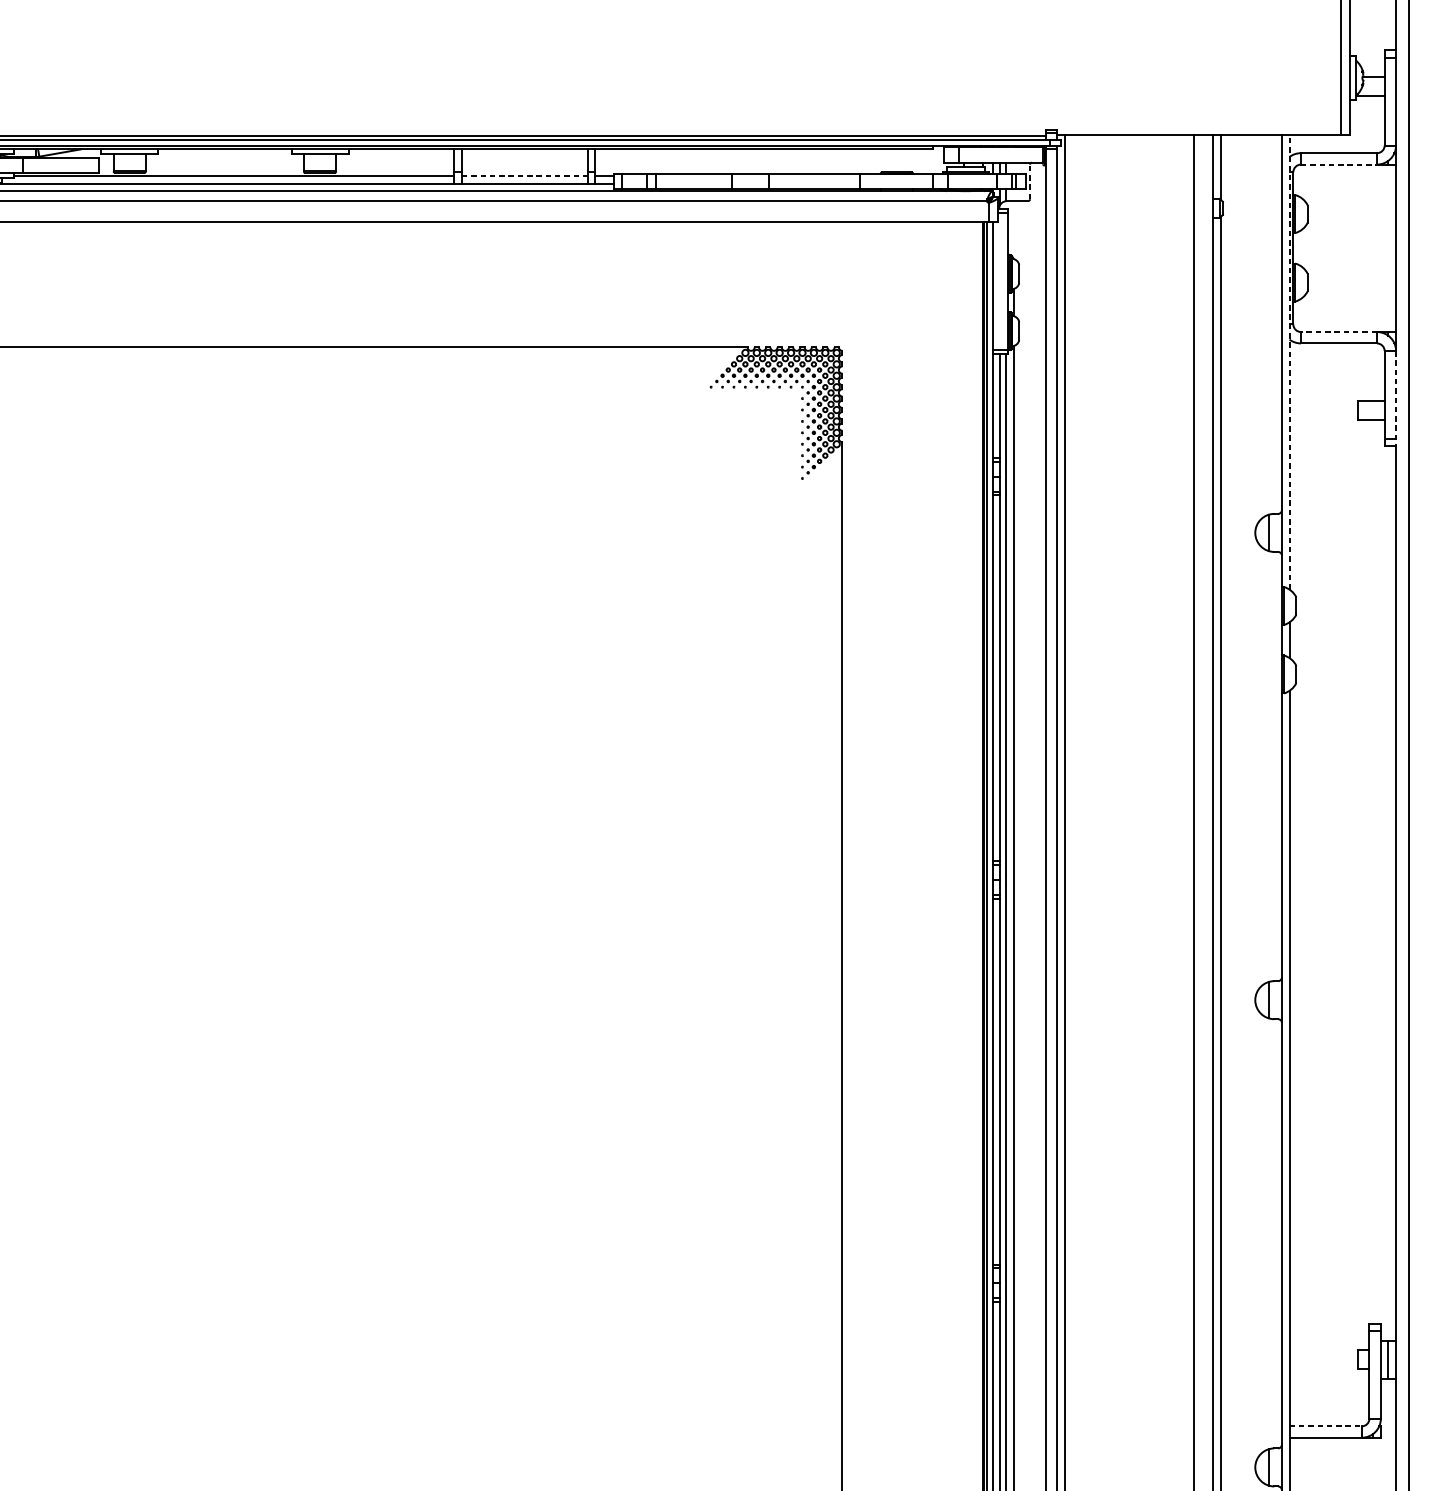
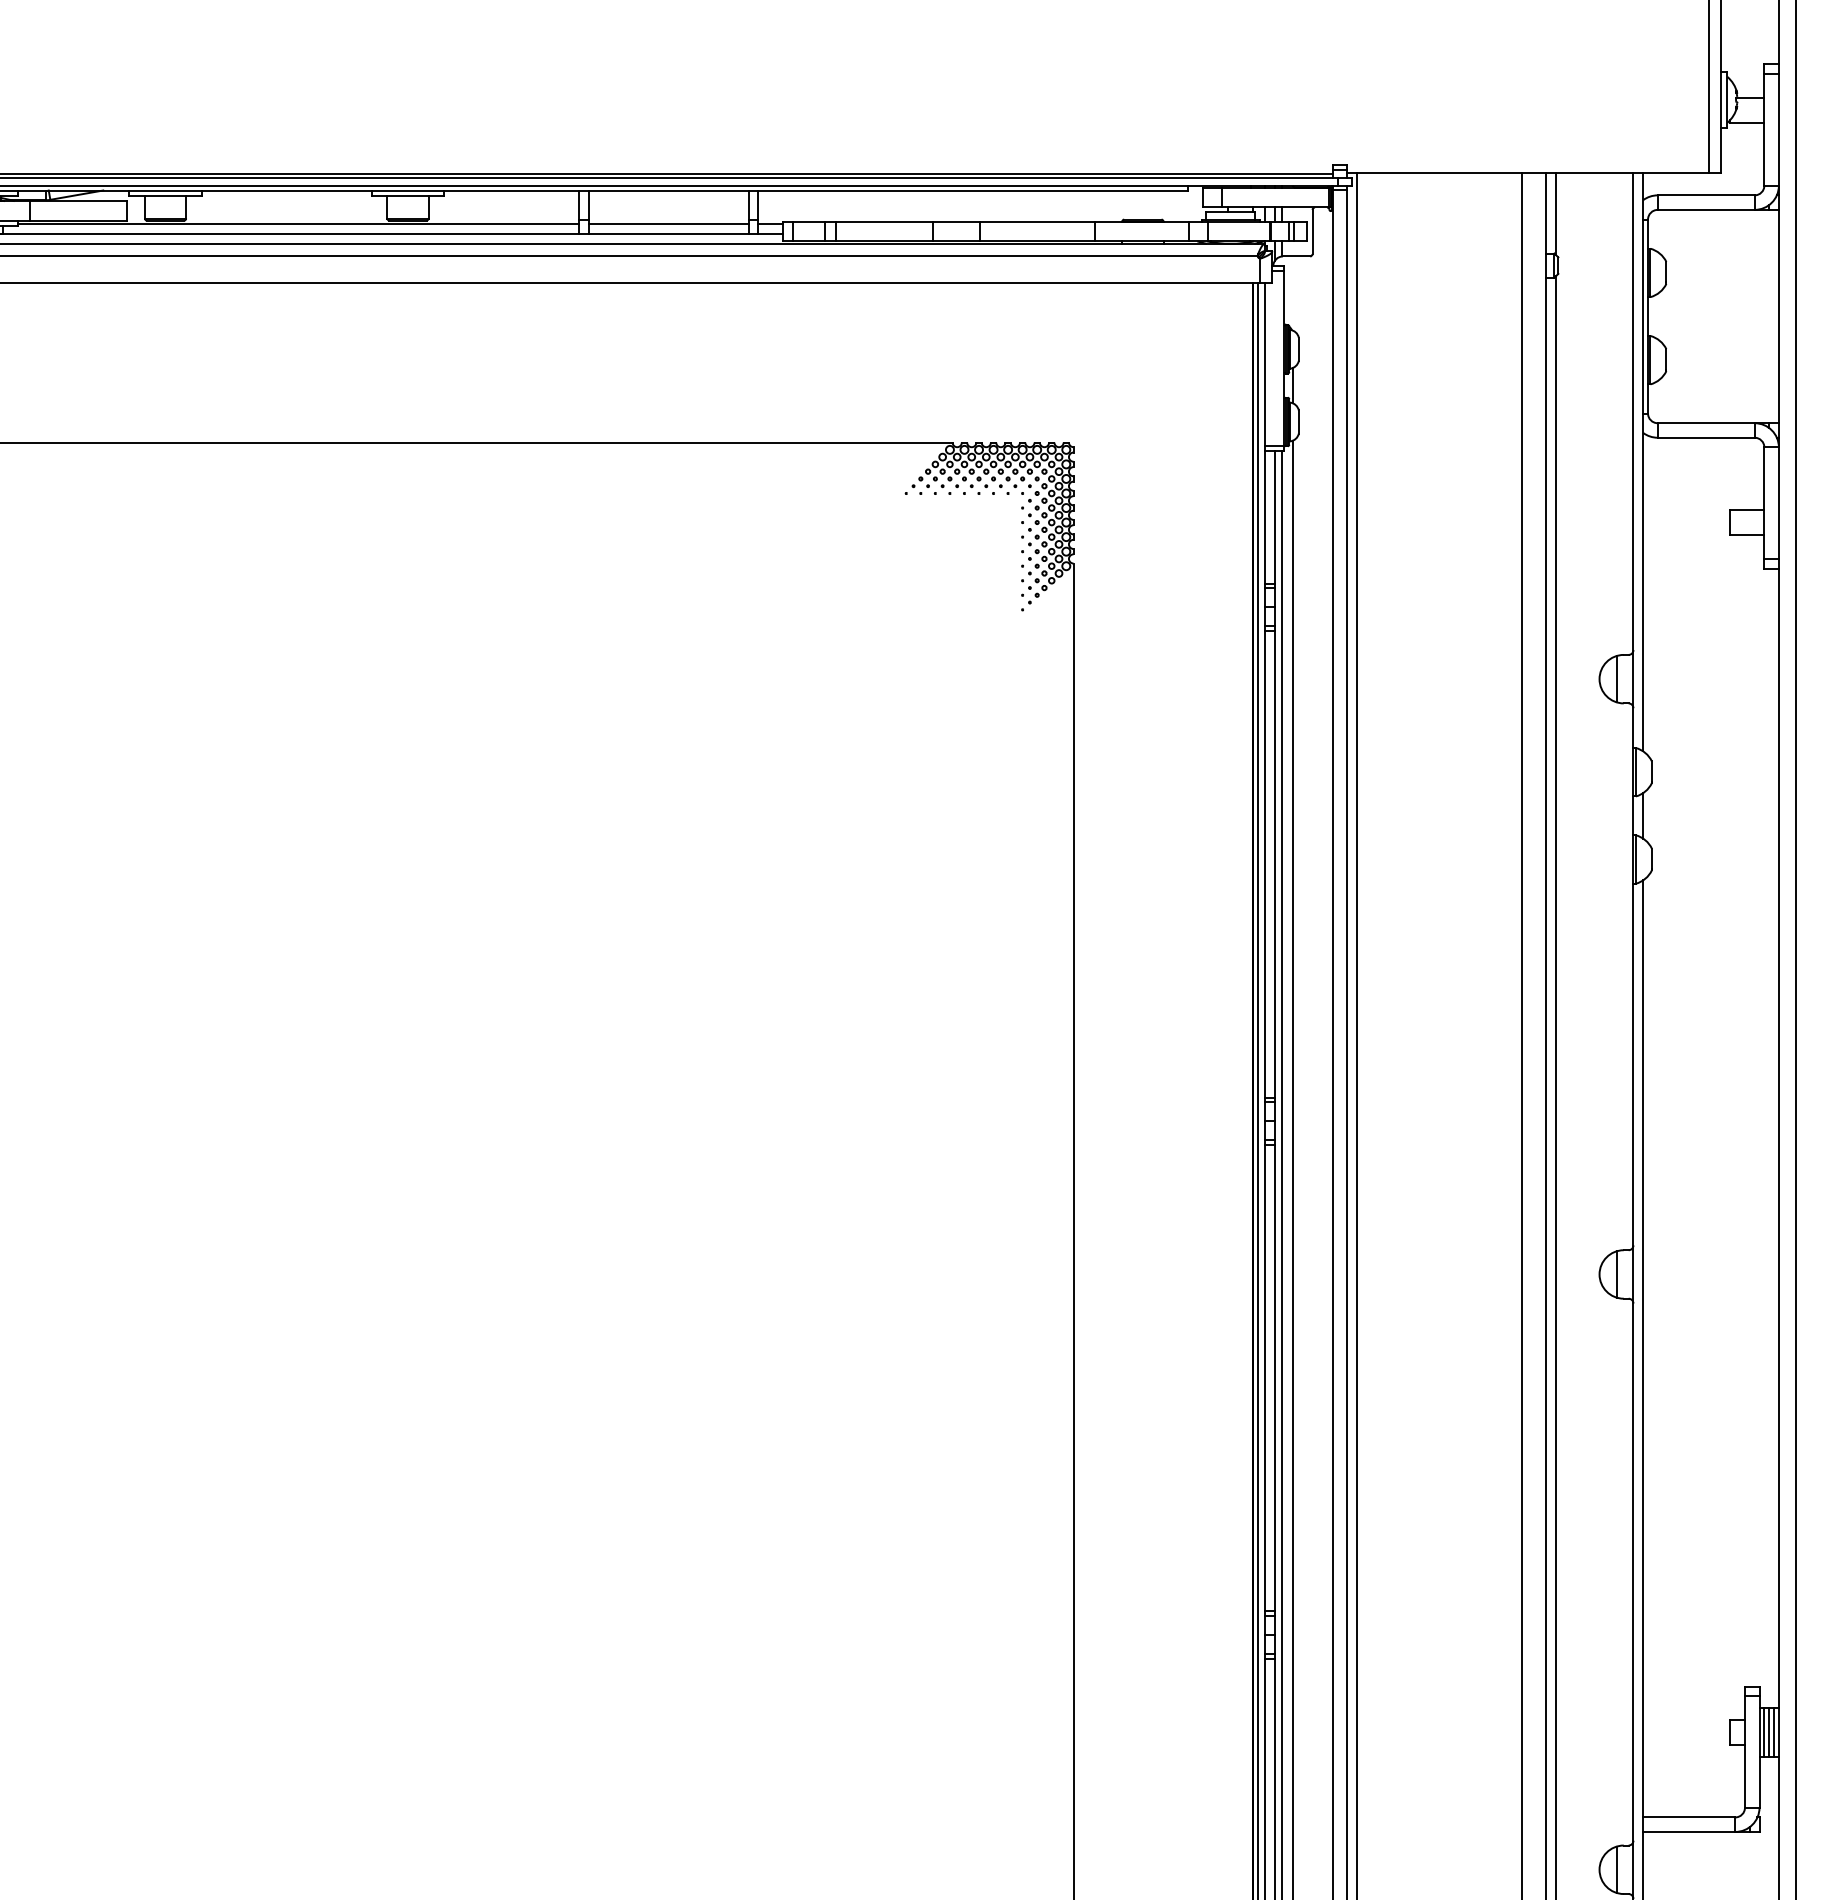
line: (1339, 164) -> (1706, 209), dashed -> solid
line: (524, 176) -> (668, 224), dashed -> solid
line: (1029, 181) -> (1312, 231), dashed -> solid
line: (1338, 332) -> (1705, 423), dashed -> solid
line: (1289, 362) -> (1643, 461), dashed -> solid
line: (1395, 398) -> (1778, 508), dashed -> solid
line: (1384, 1359) -> (1764, 1732), added
line: (1392, 1359) -> (1774, 1732), added
line: (1325, 1426) -> (1689, 1817), dashed -> solid

